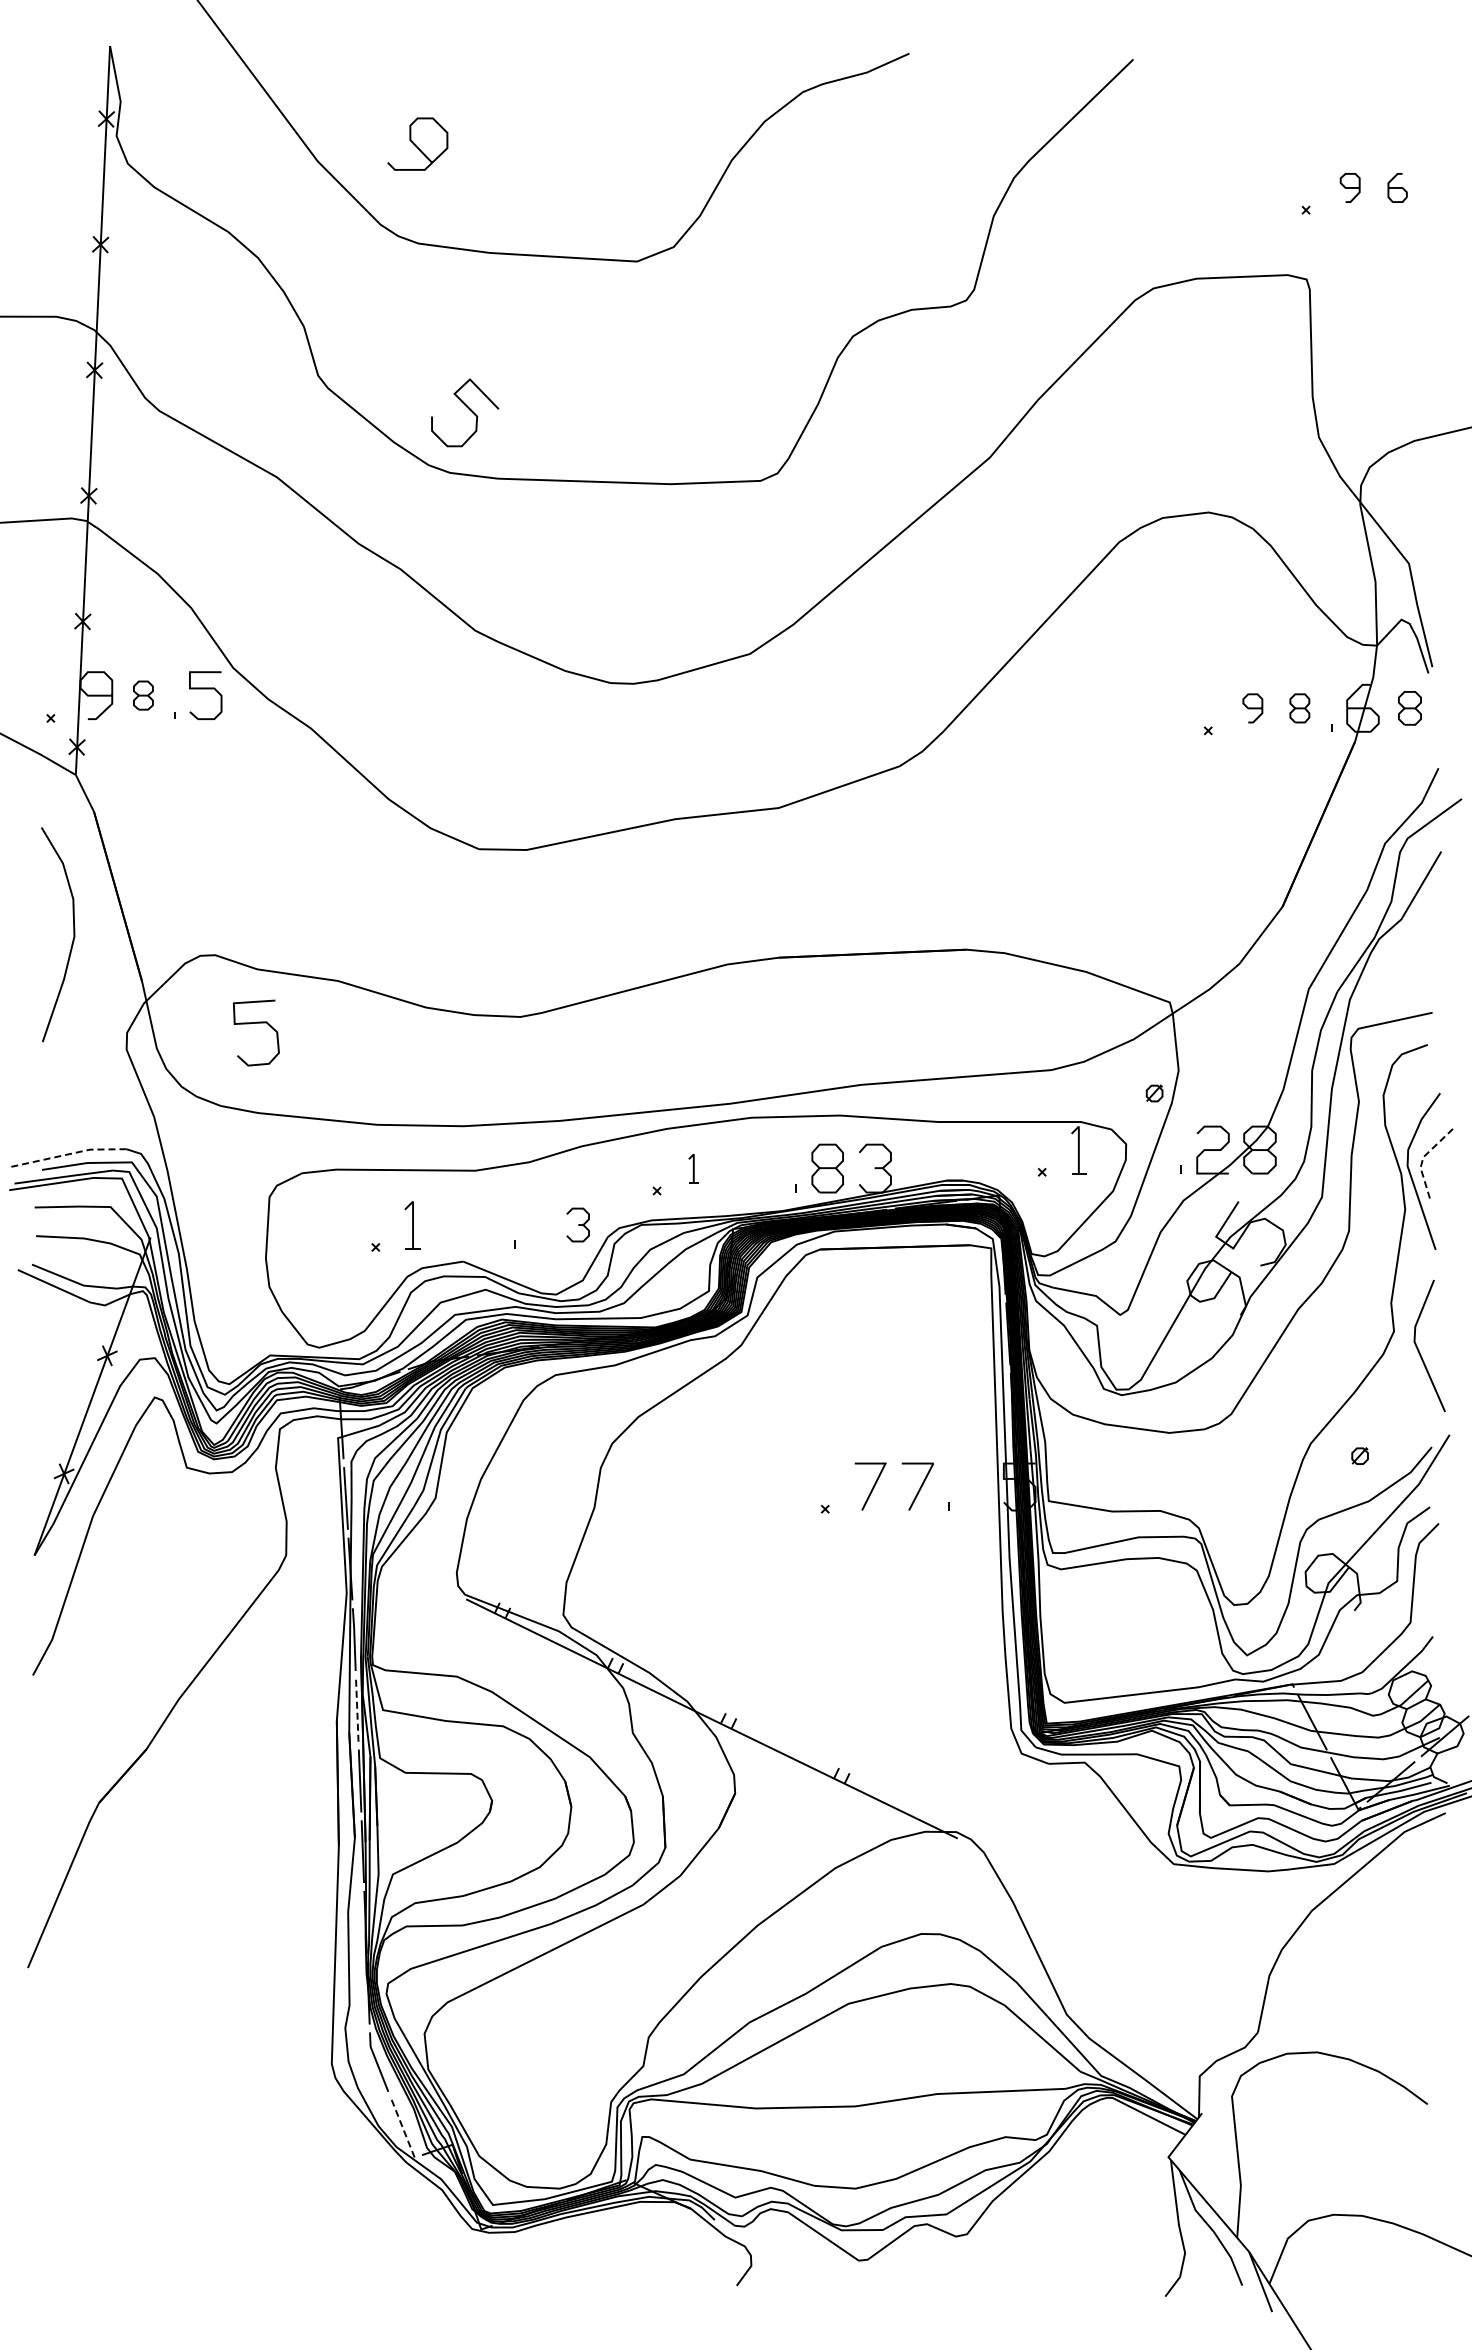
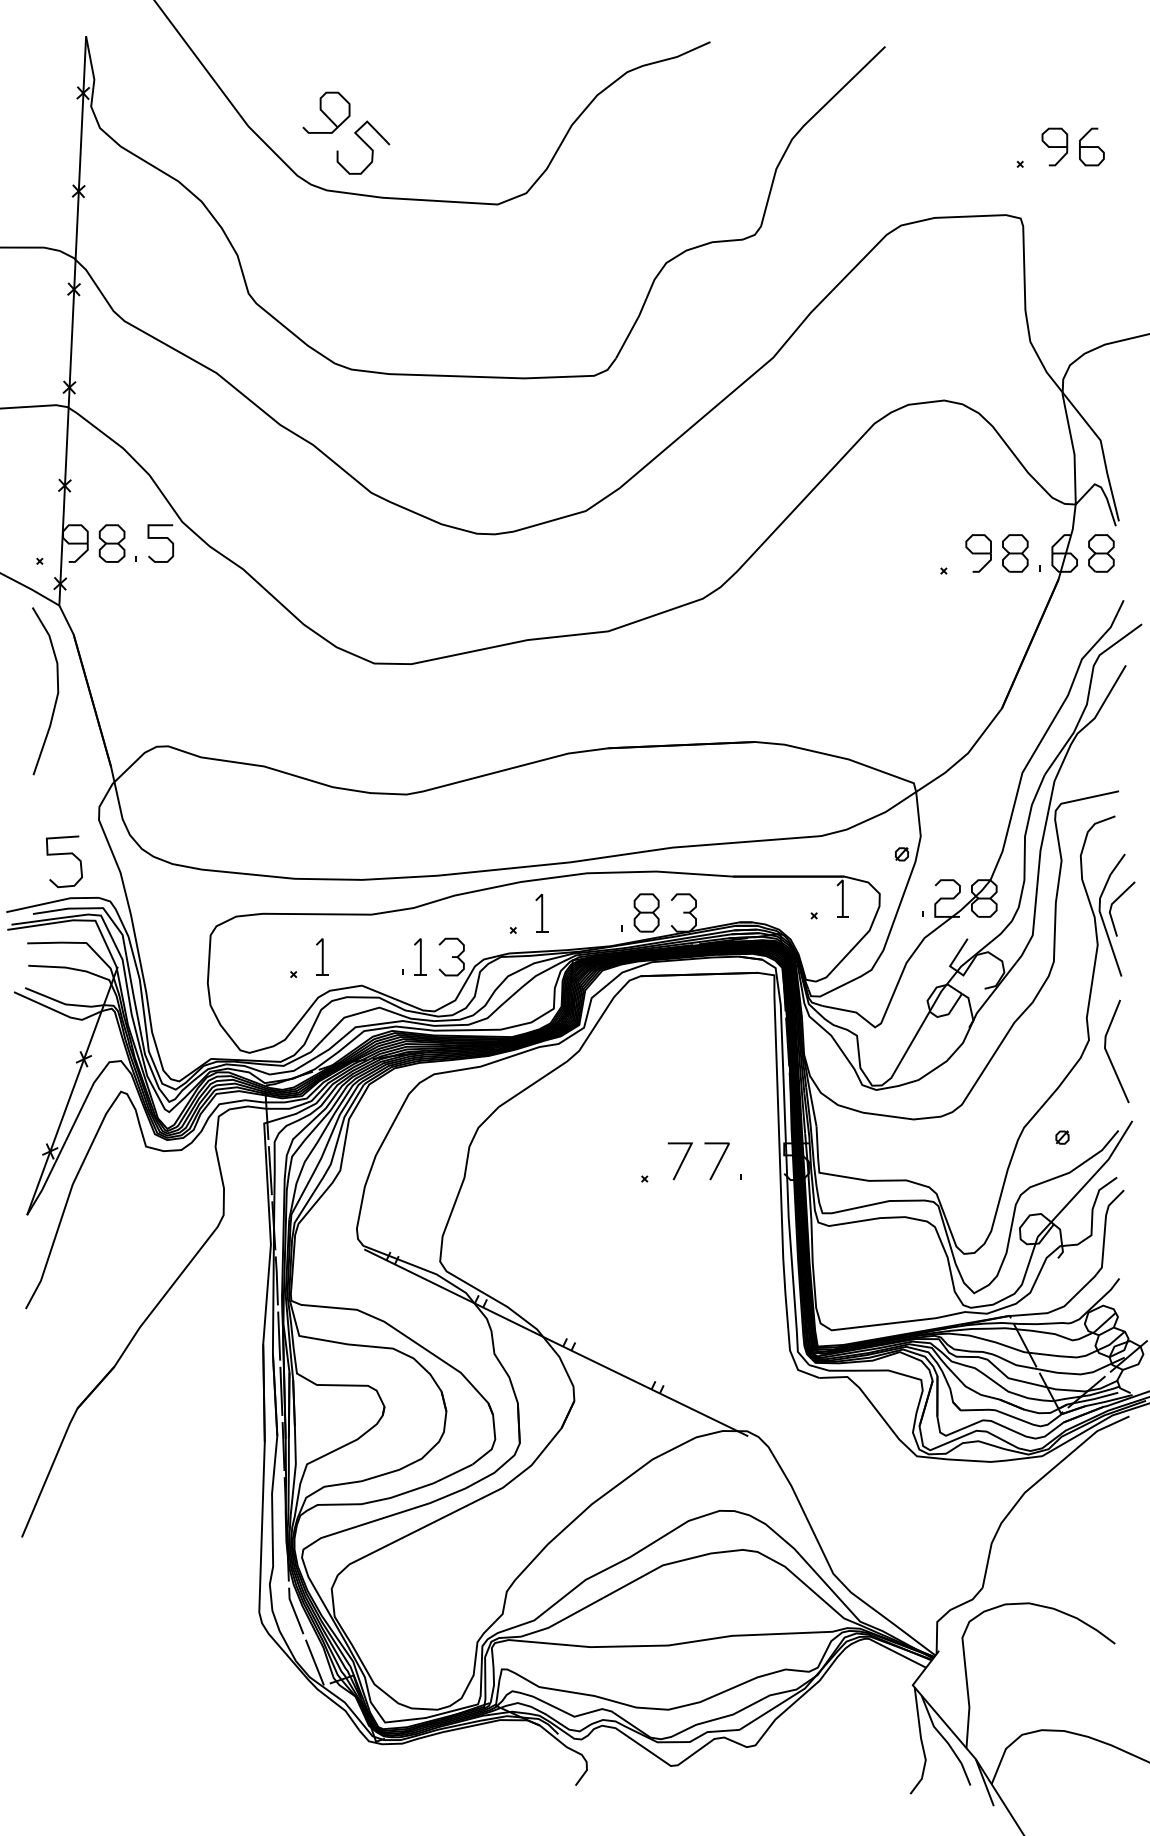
part: (1349, 187) -> (1054, 146), size x1.67
part: (1397, 187) -> (1091, 146), size x1.67
curve: (468, 409) -> (366, 145), moved
part: (143, 695) -> (112, 543), size x1.67
part: (1252, 708) -> (978, 553), size x1.67
part: (1299, 708) -> (1015, 553), size x1.67
part: (1409, 708) -> (1101, 553), size x1.43
curve: (72, 939) -> (56, 694), moved
curve: (256, 1023) -> (64, 854), moved
line: (67, 1154) -> (52, 901), dashed -> solid
line: (1423, 1158) -> (1112, 905), dashed -> solid
part: (693, 1168) -> (541, 912), size x1.67
part: (577, 1224) -> (451, 956), size x1.43
part: (538, 1225) -> (420, 957), added
line: (357, 1709) -> (279, 1335), dashed -> solid
line: (402, 2127) -> (314, 1661), dashed -> solid

